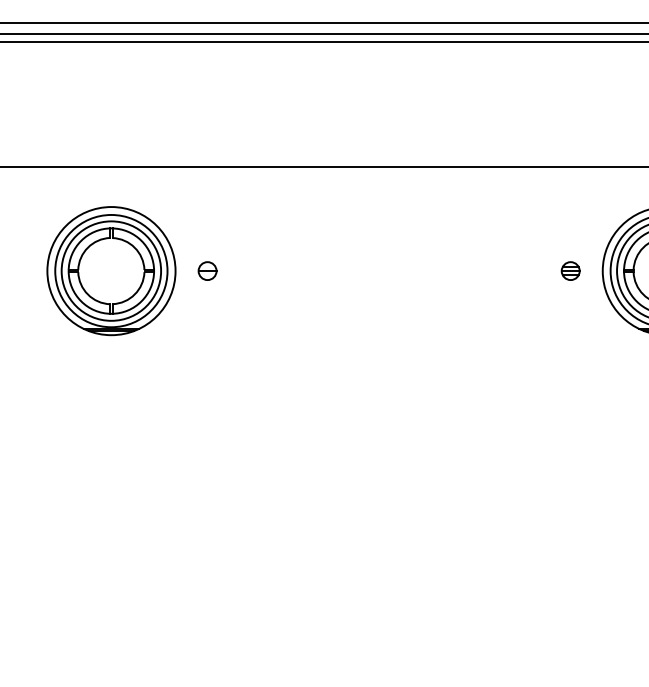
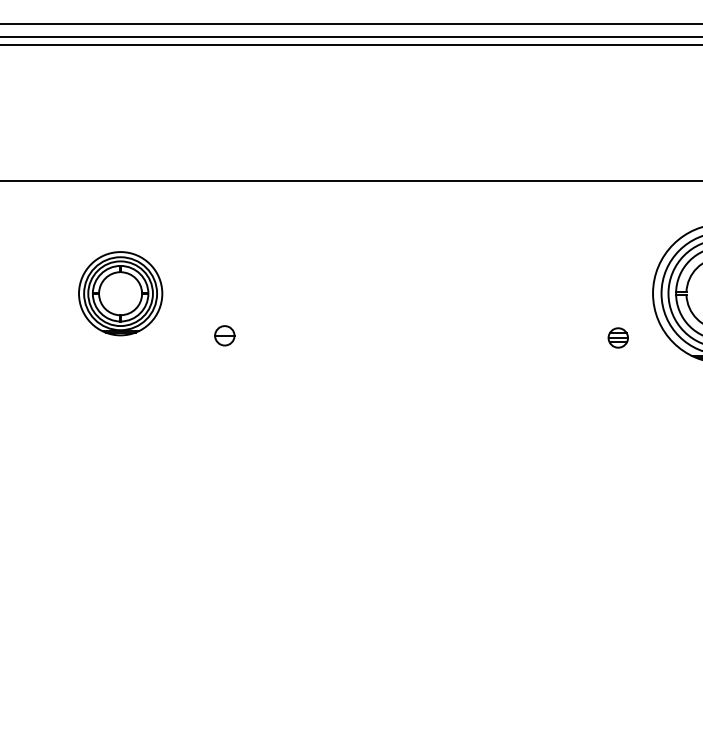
part: (207, 270) -> (224, 335), moved
part: (570, 270) -> (618, 337), moved
part: (111, 271) -> (120, 293), size x0.6

